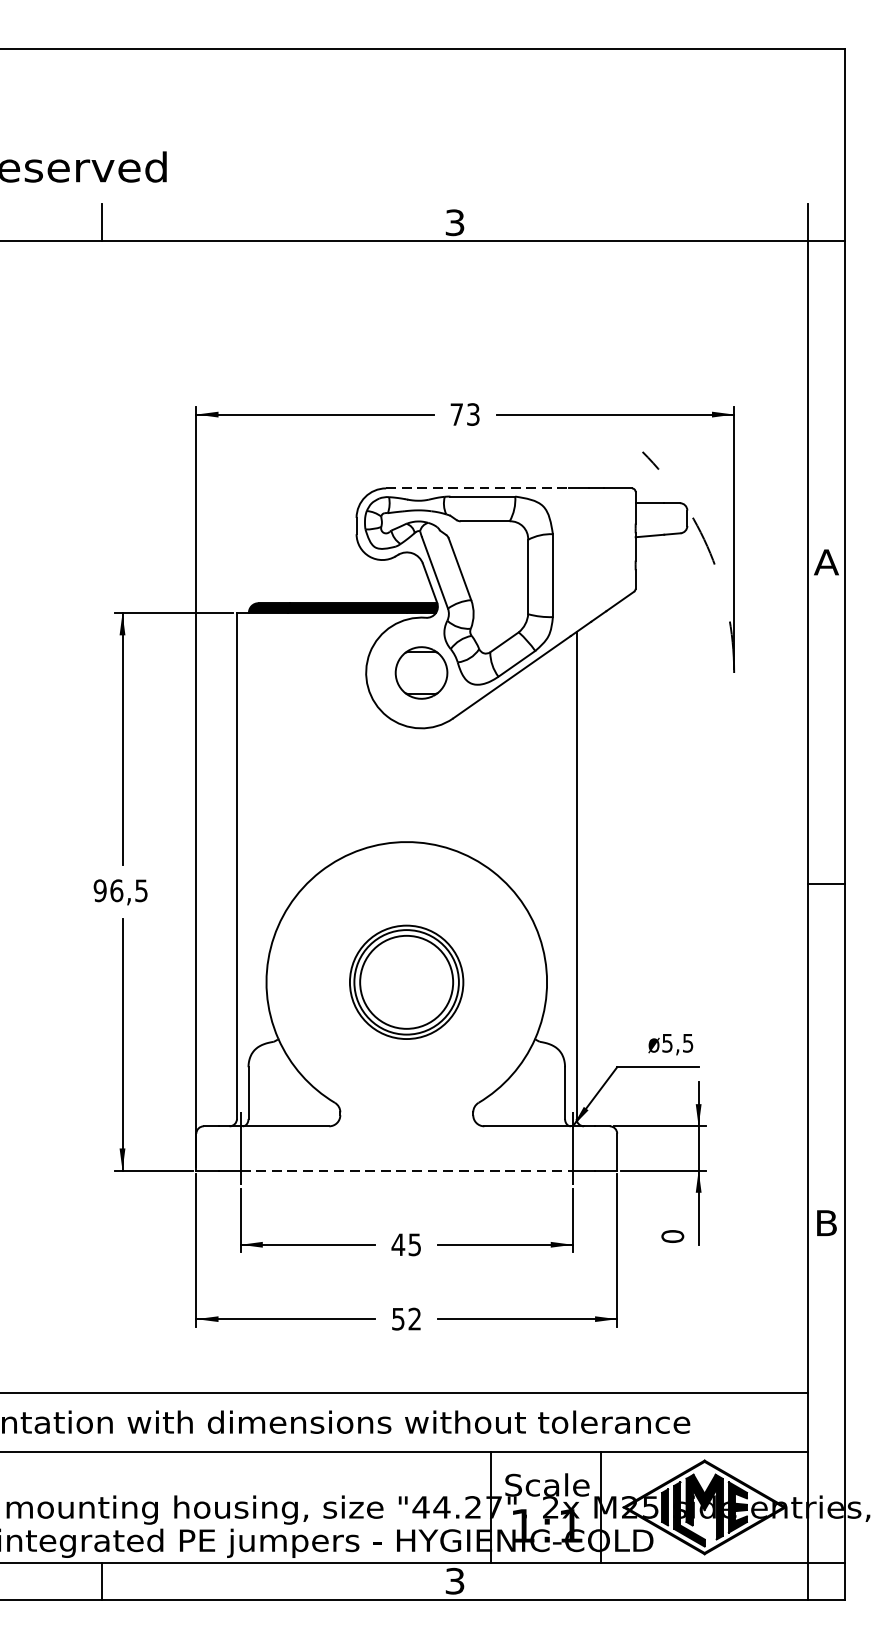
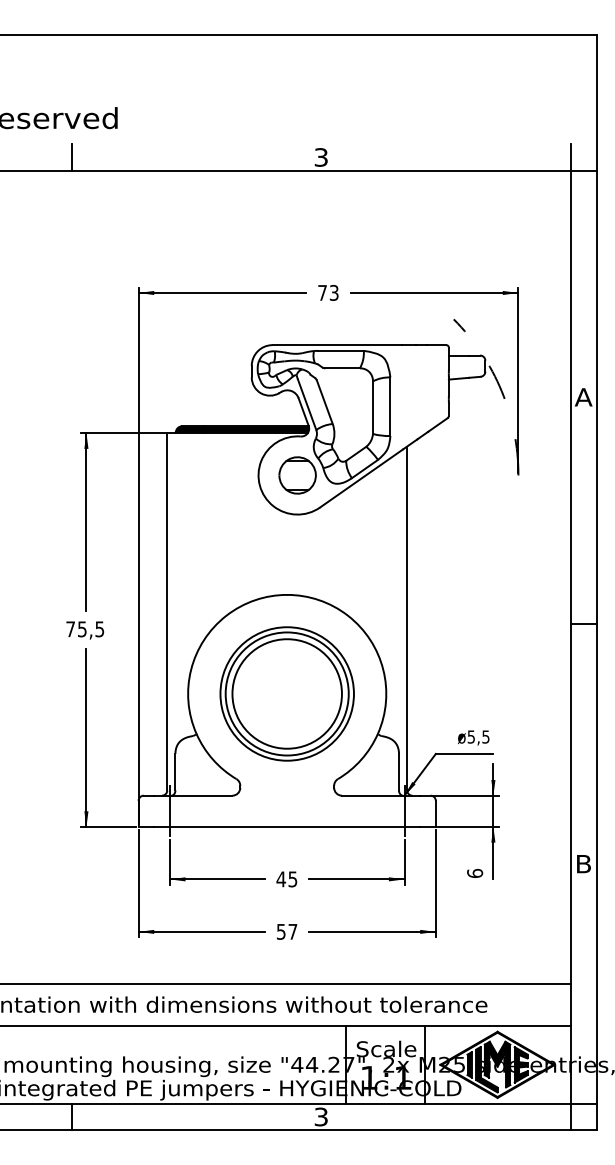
line: (477, 488) -> (337, 345), dashed -> solid
text: (108, 891) -> (76, 629), 96,5 -> 75,5
part: (405, 981) -> (286, 693), size x1.67
line: (407, 1169) -> (287, 826), dashed -> solid
text: (671, 1235) -> (474, 872), 0 -> 6
text: (414, 1318) -> (292, 931), 52 -> 57

